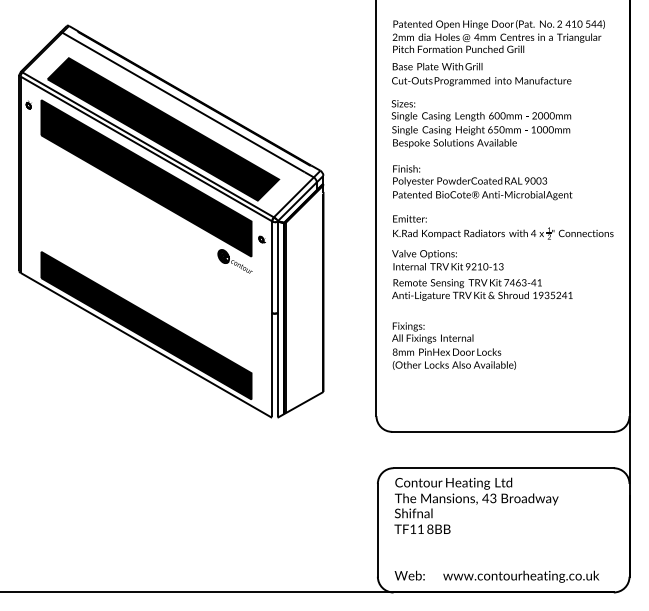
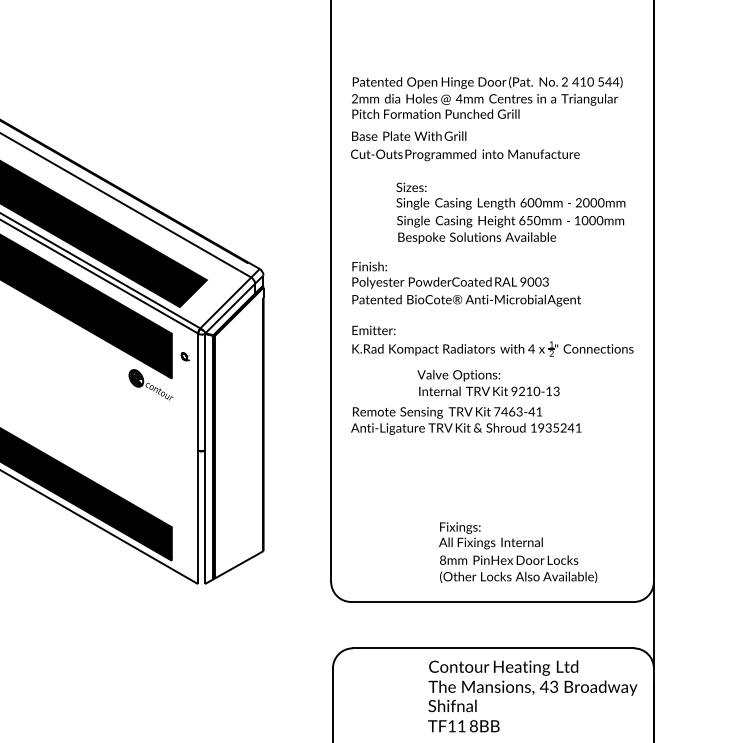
text: (481, 124) -> (511, 213), moved
text: (447, 260) -> (488, 383), moved
text: (454, 345) -> (518, 551), moved
text: (476, 505) -> (532, 695), moved

